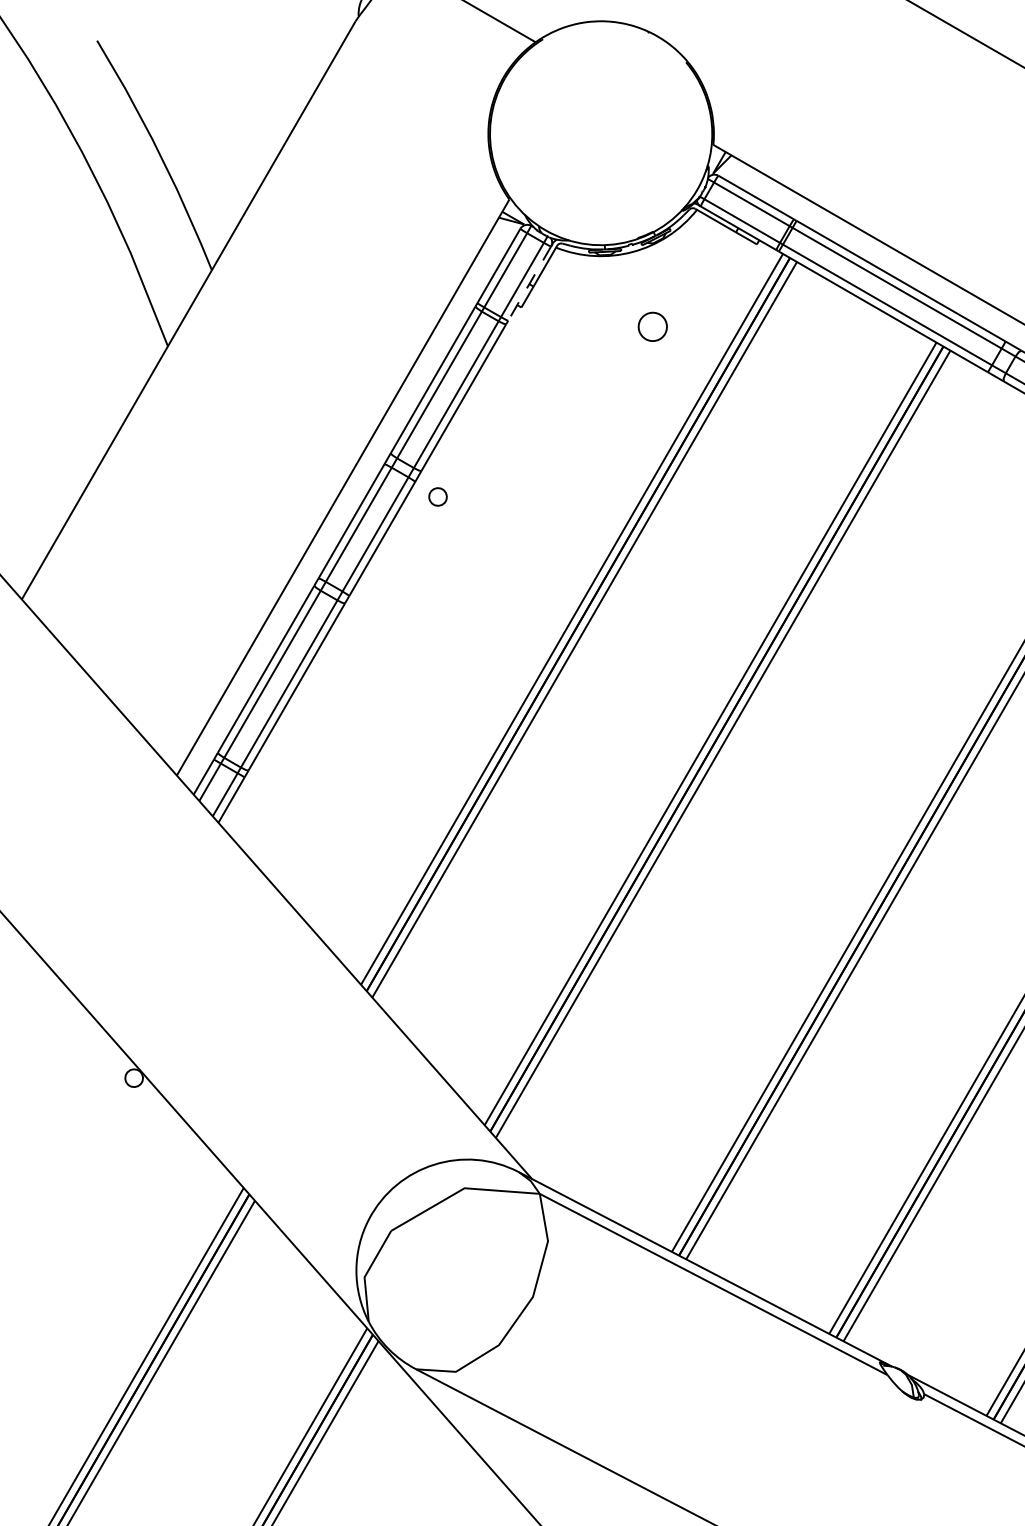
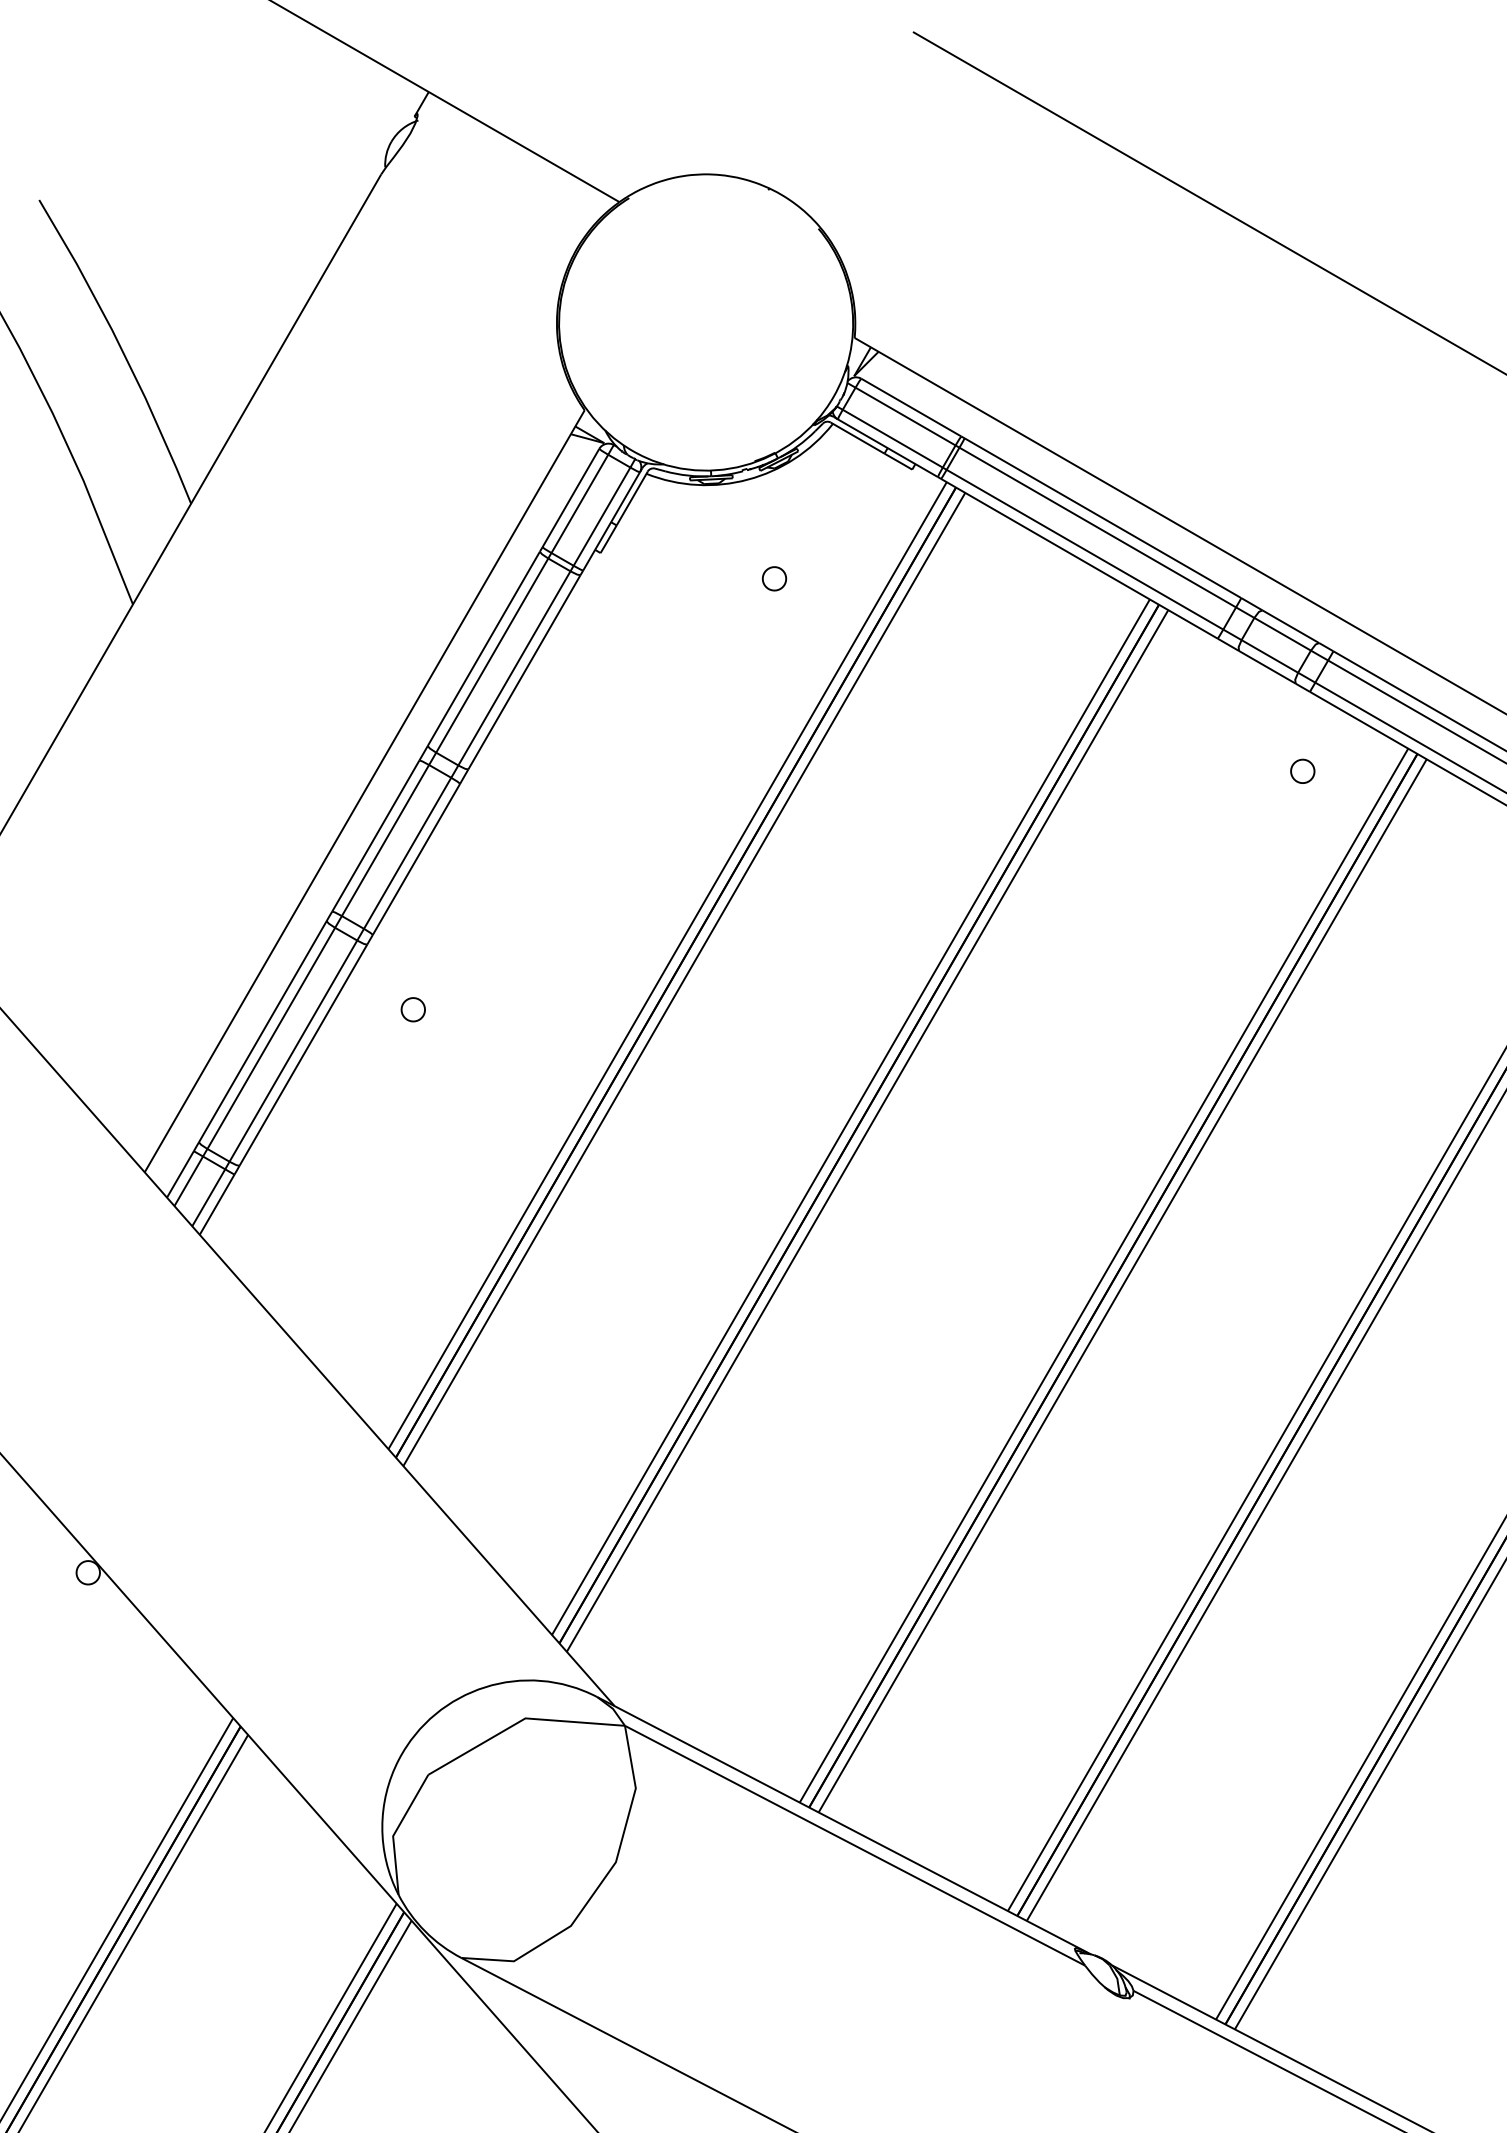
line: (529, 283) -> (611, 521), dashed -> solid
part: (652, 326) -> (774, 578), size x0.62
part: (437, 496) -> (412, 1009), moved

